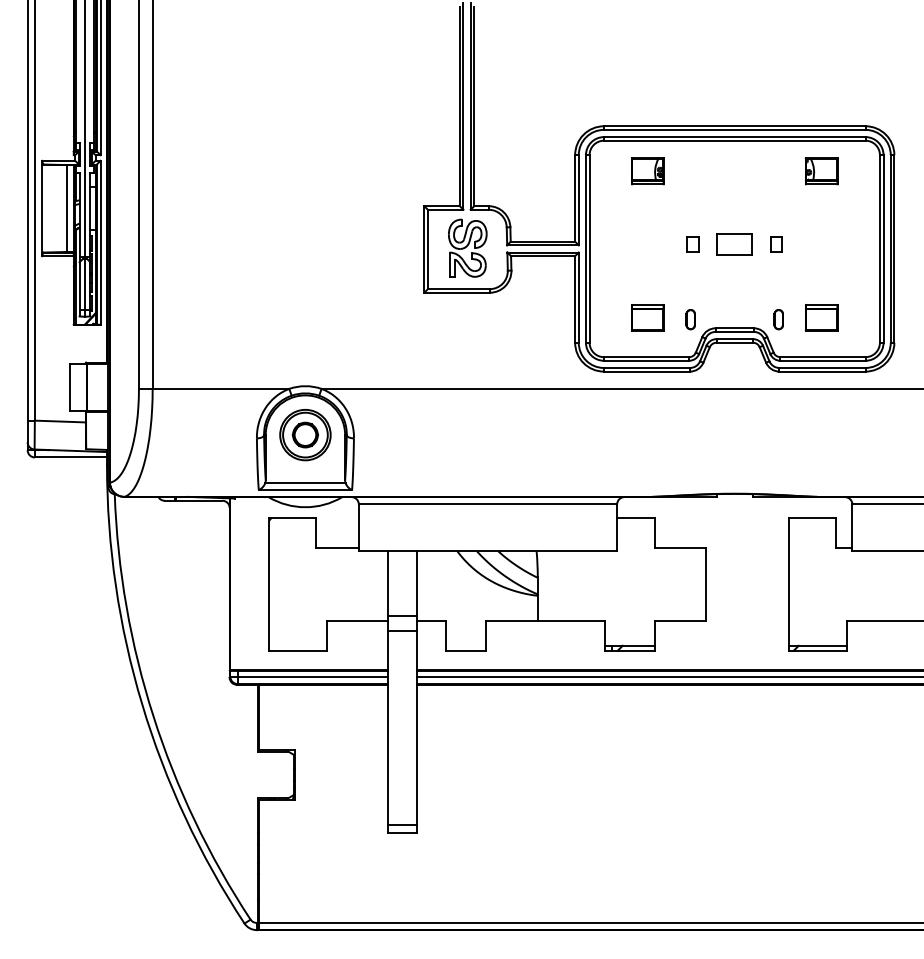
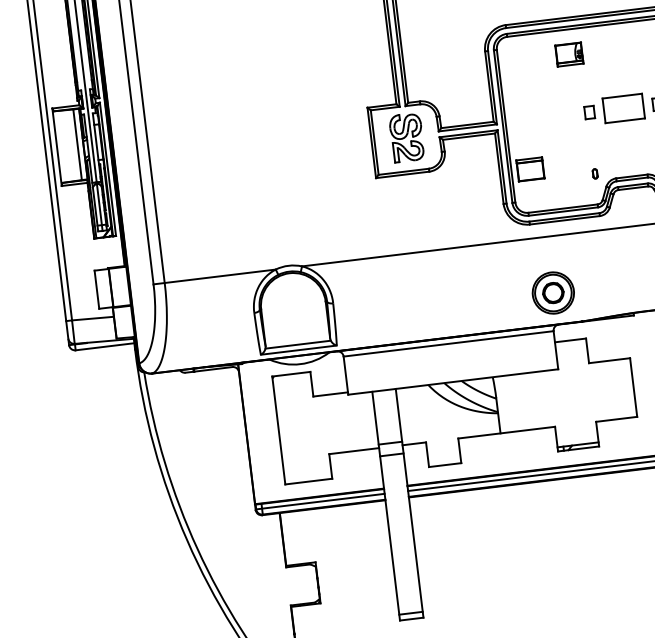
part: (647, 171) -> (569, 54), moved
part: (734, 244) -> (623, 108), size x1.4
part: (647, 317) -> (530, 169), moved
part: (690, 319) -> (595, 173), size x0.6
part: (305, 435) -> (553, 293), moved

